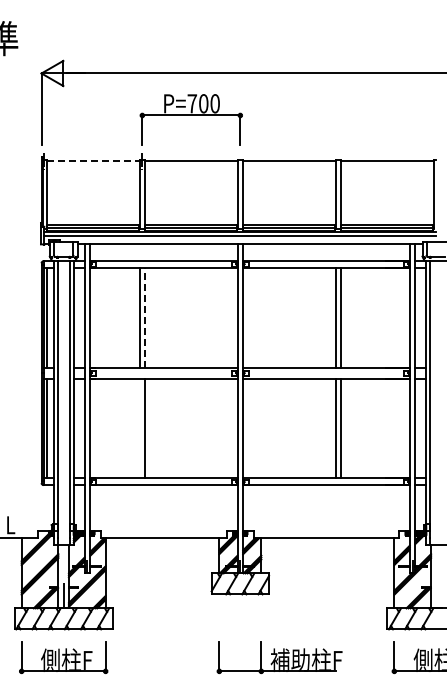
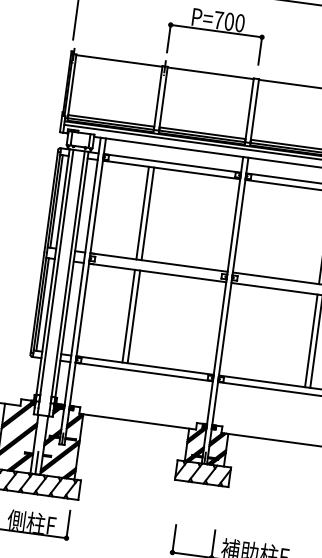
line: (93, 160) -> (119, 60), dashed -> solid
line: (145, 317) -> (148, 213), dashed -> solid
line: (139, 428) -> (128, 316), added

